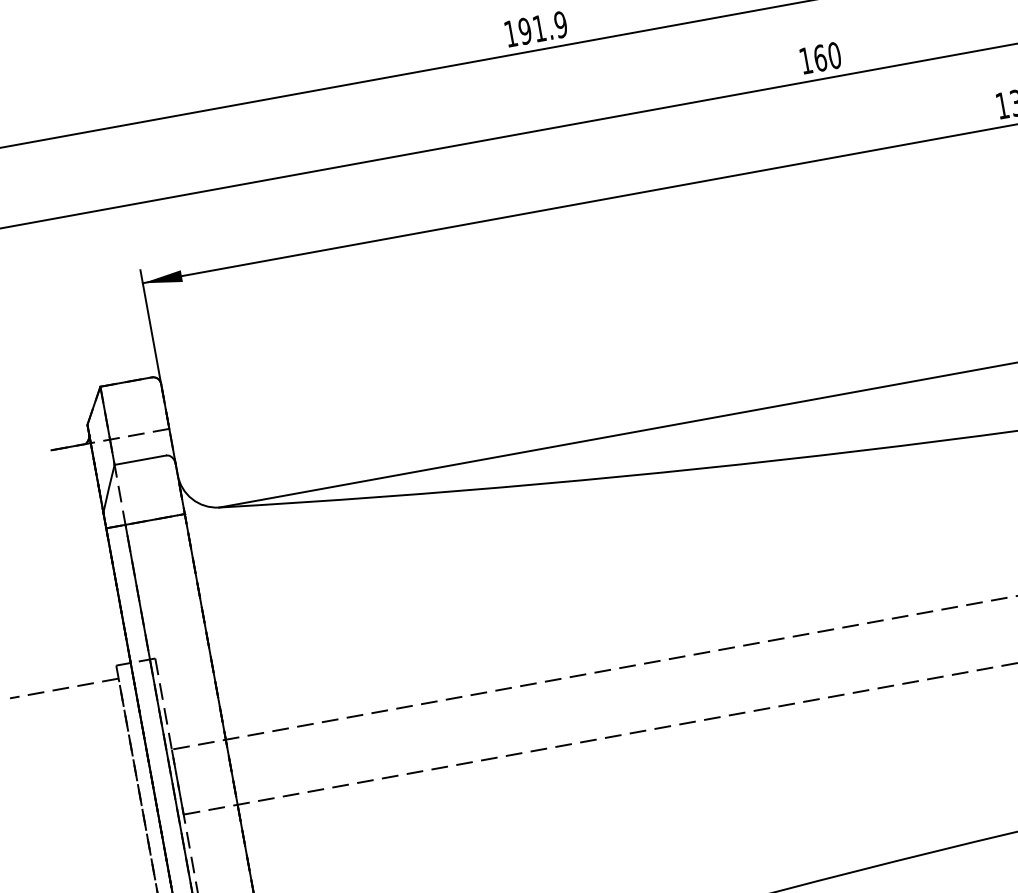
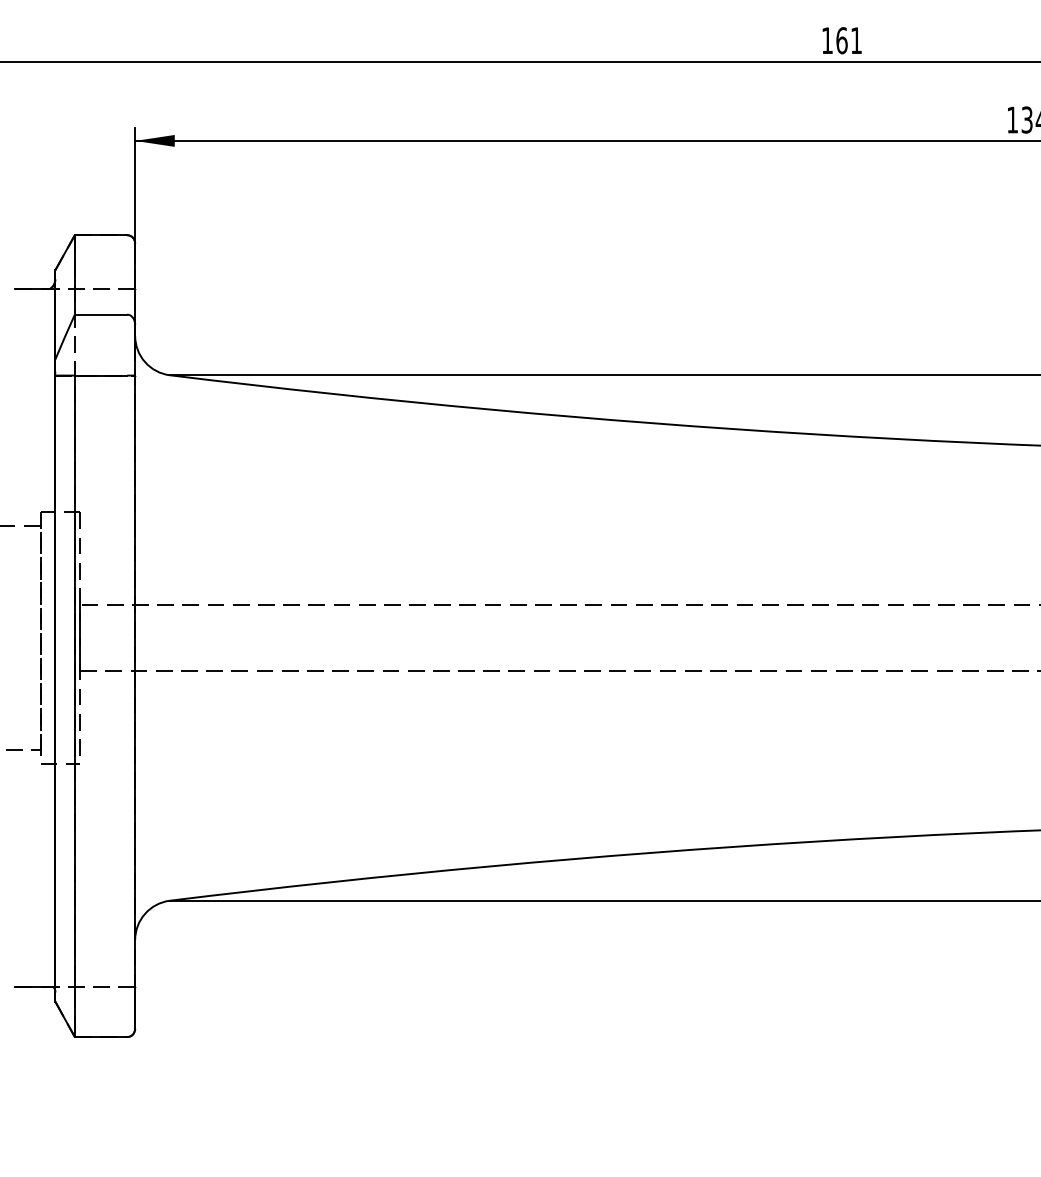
text: (834, 55) -> (856, 40), 160 -> 161

